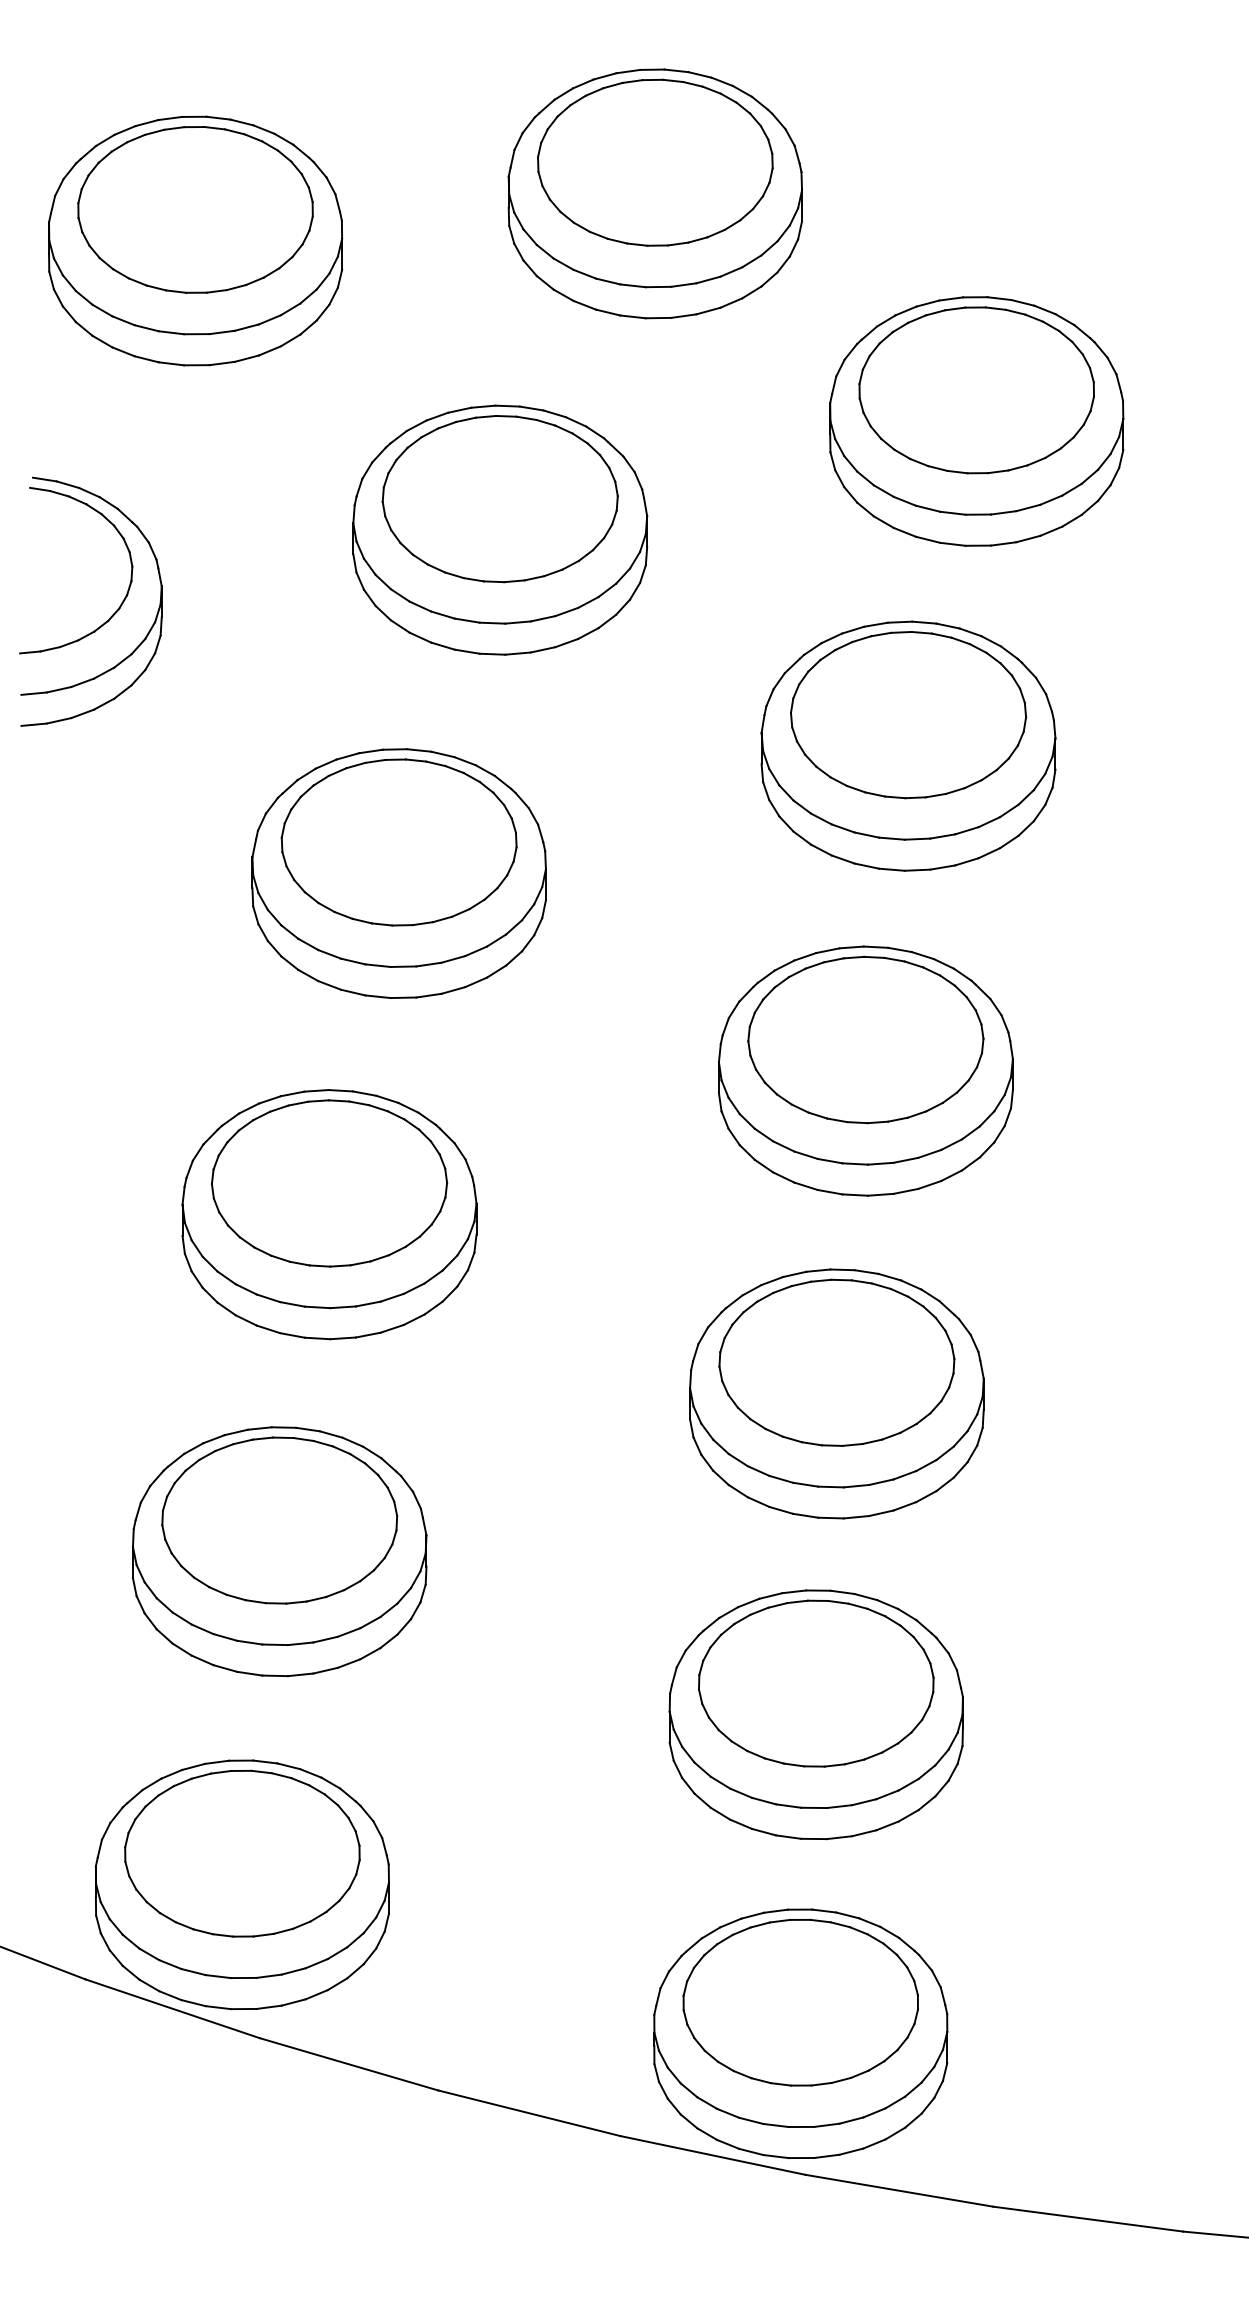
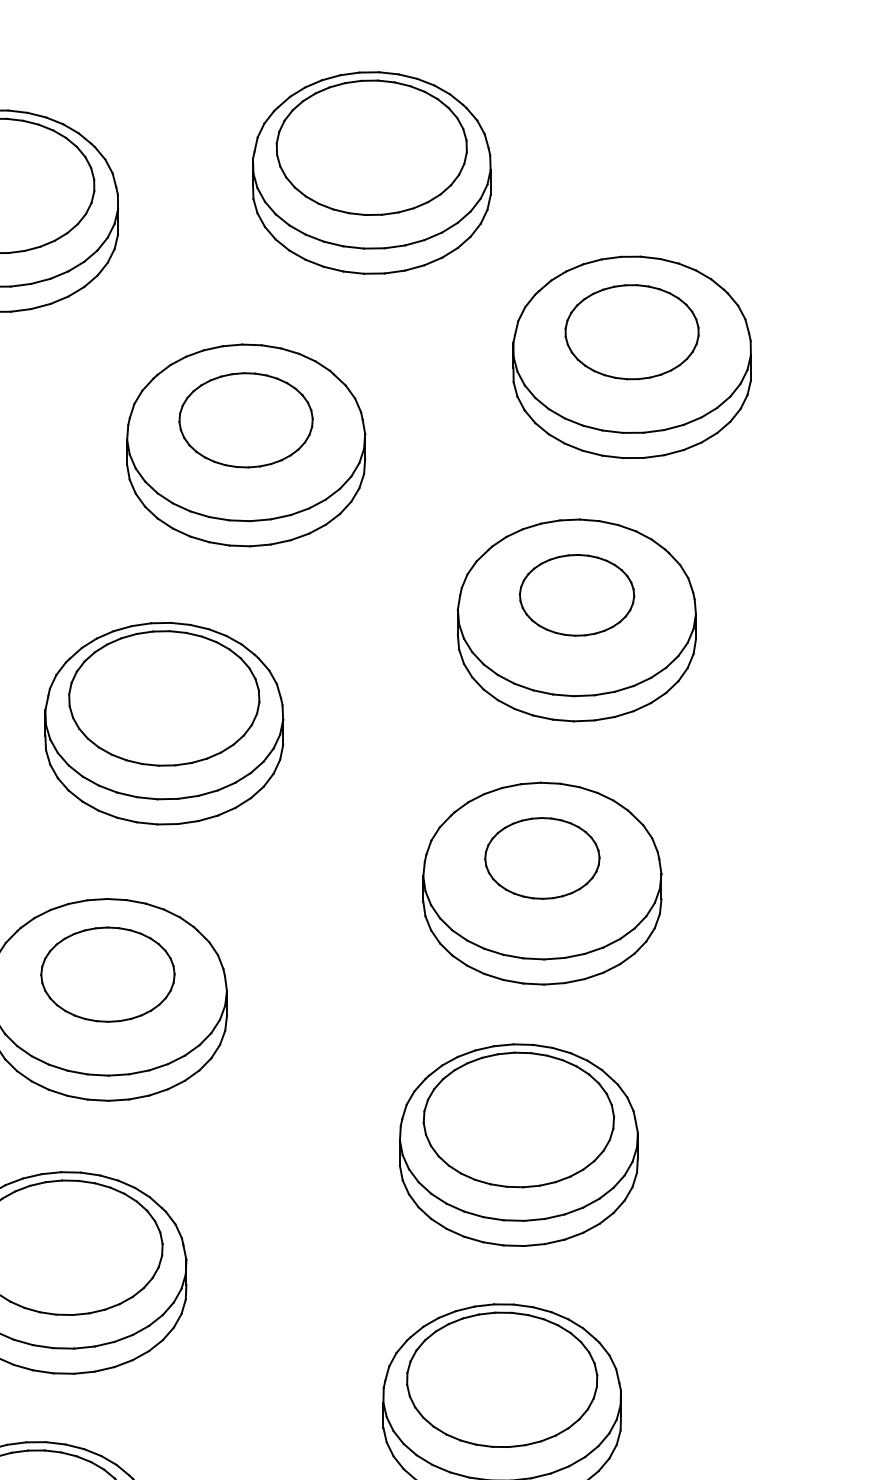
part: (976, 390) -> (631, 332), size x0.7
part: (499, 499) -> (245, 420), size x0.7
part: (908, 715) -> (576, 595), size x0.6
part: (865, 1039) -> (542, 858), size x0.6
part: (329, 1183) -> (107, 974), size x0.7

